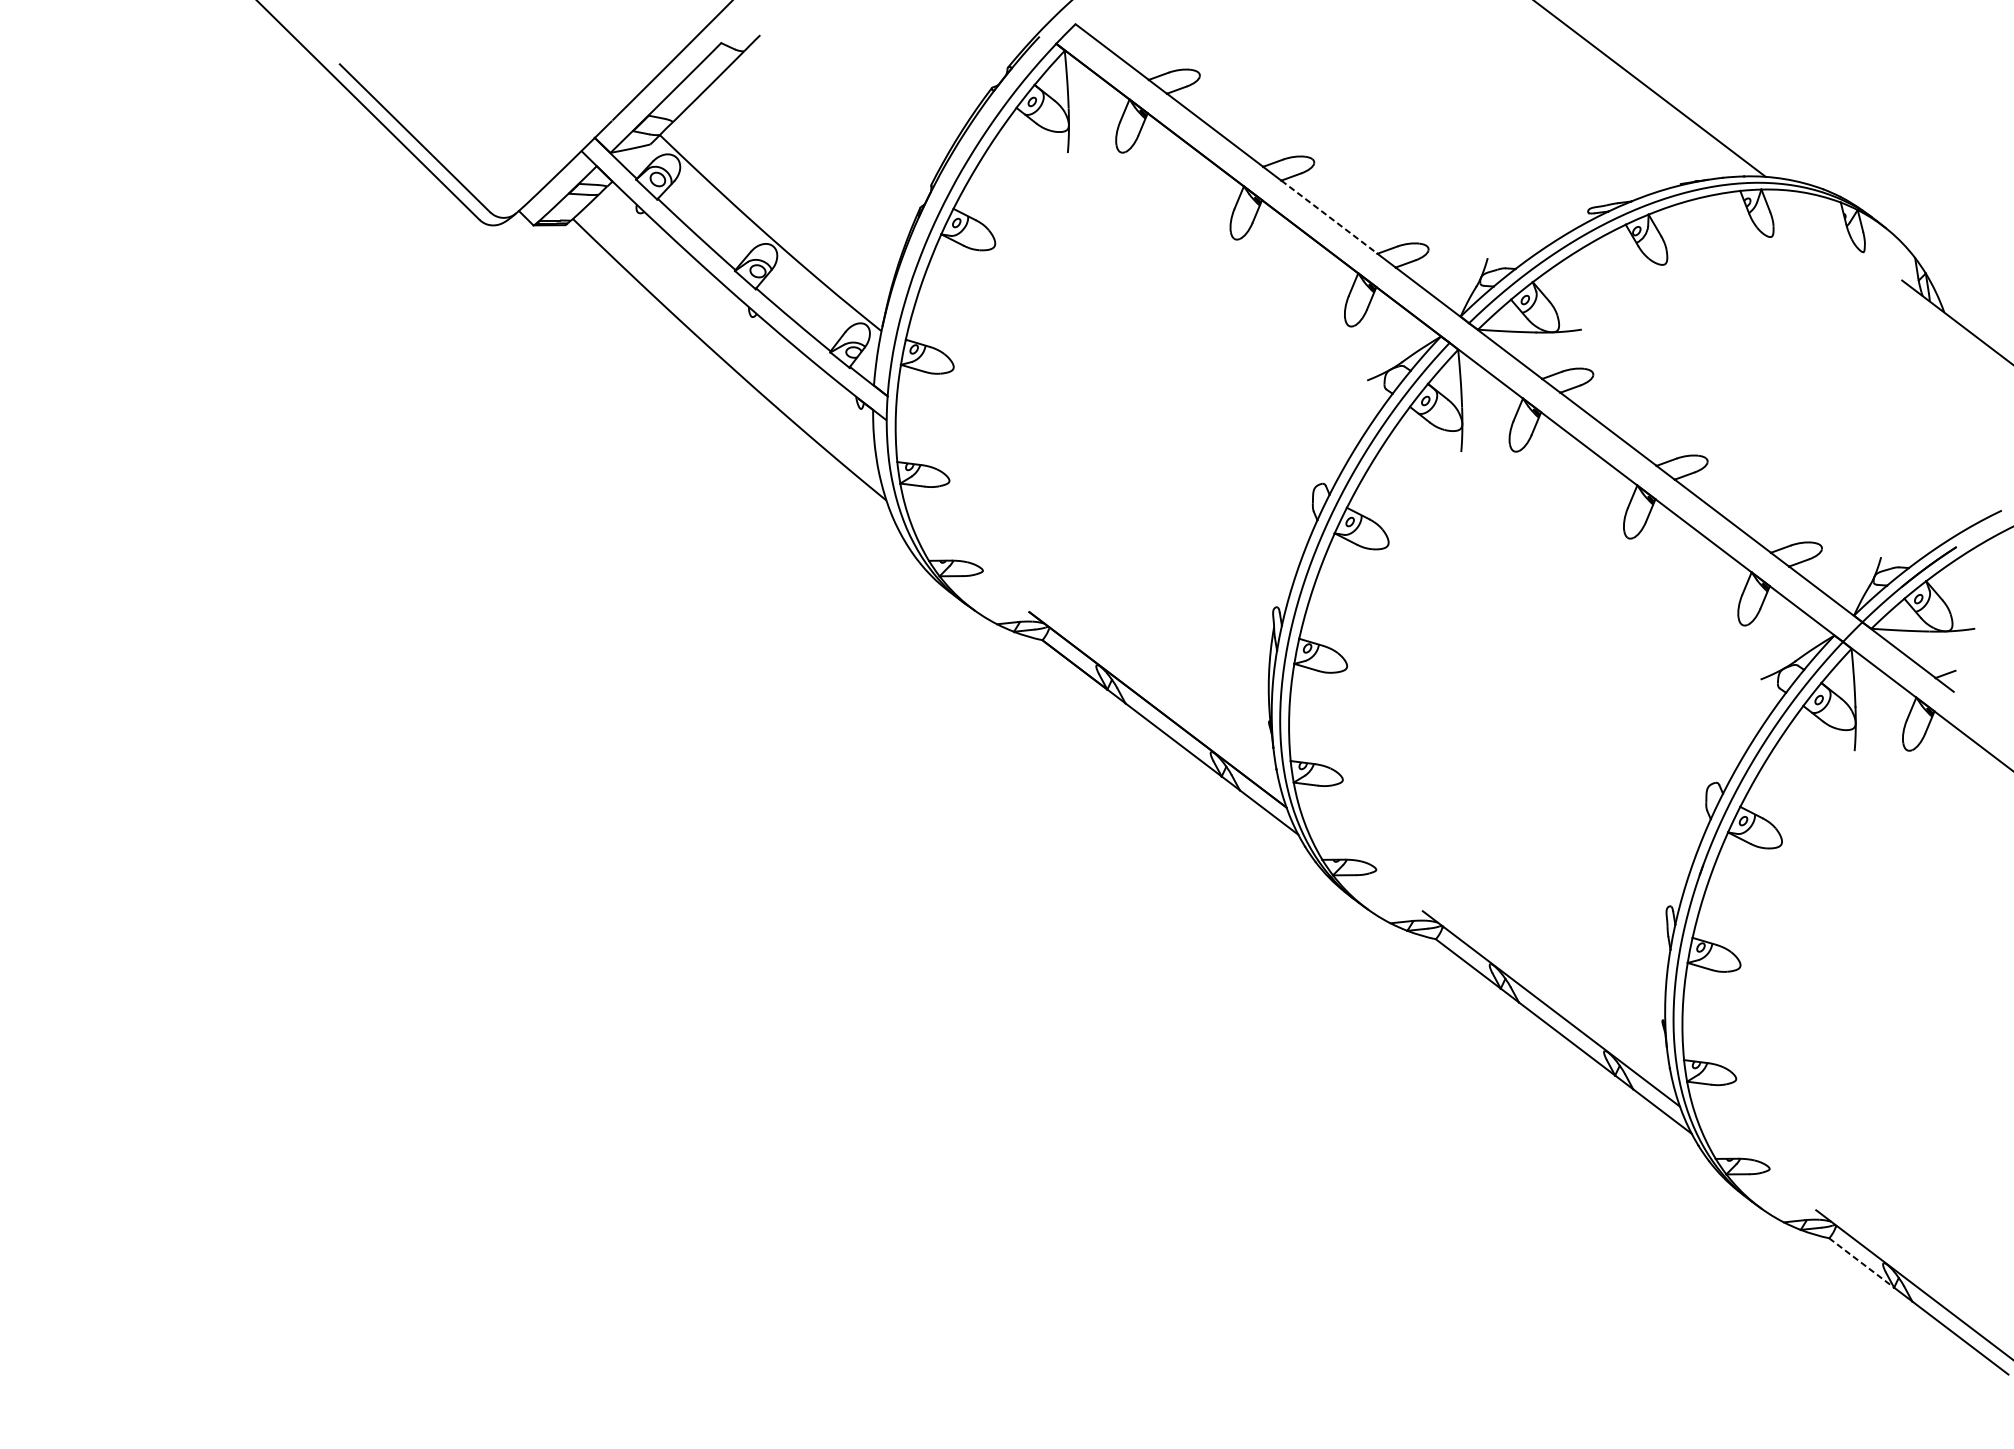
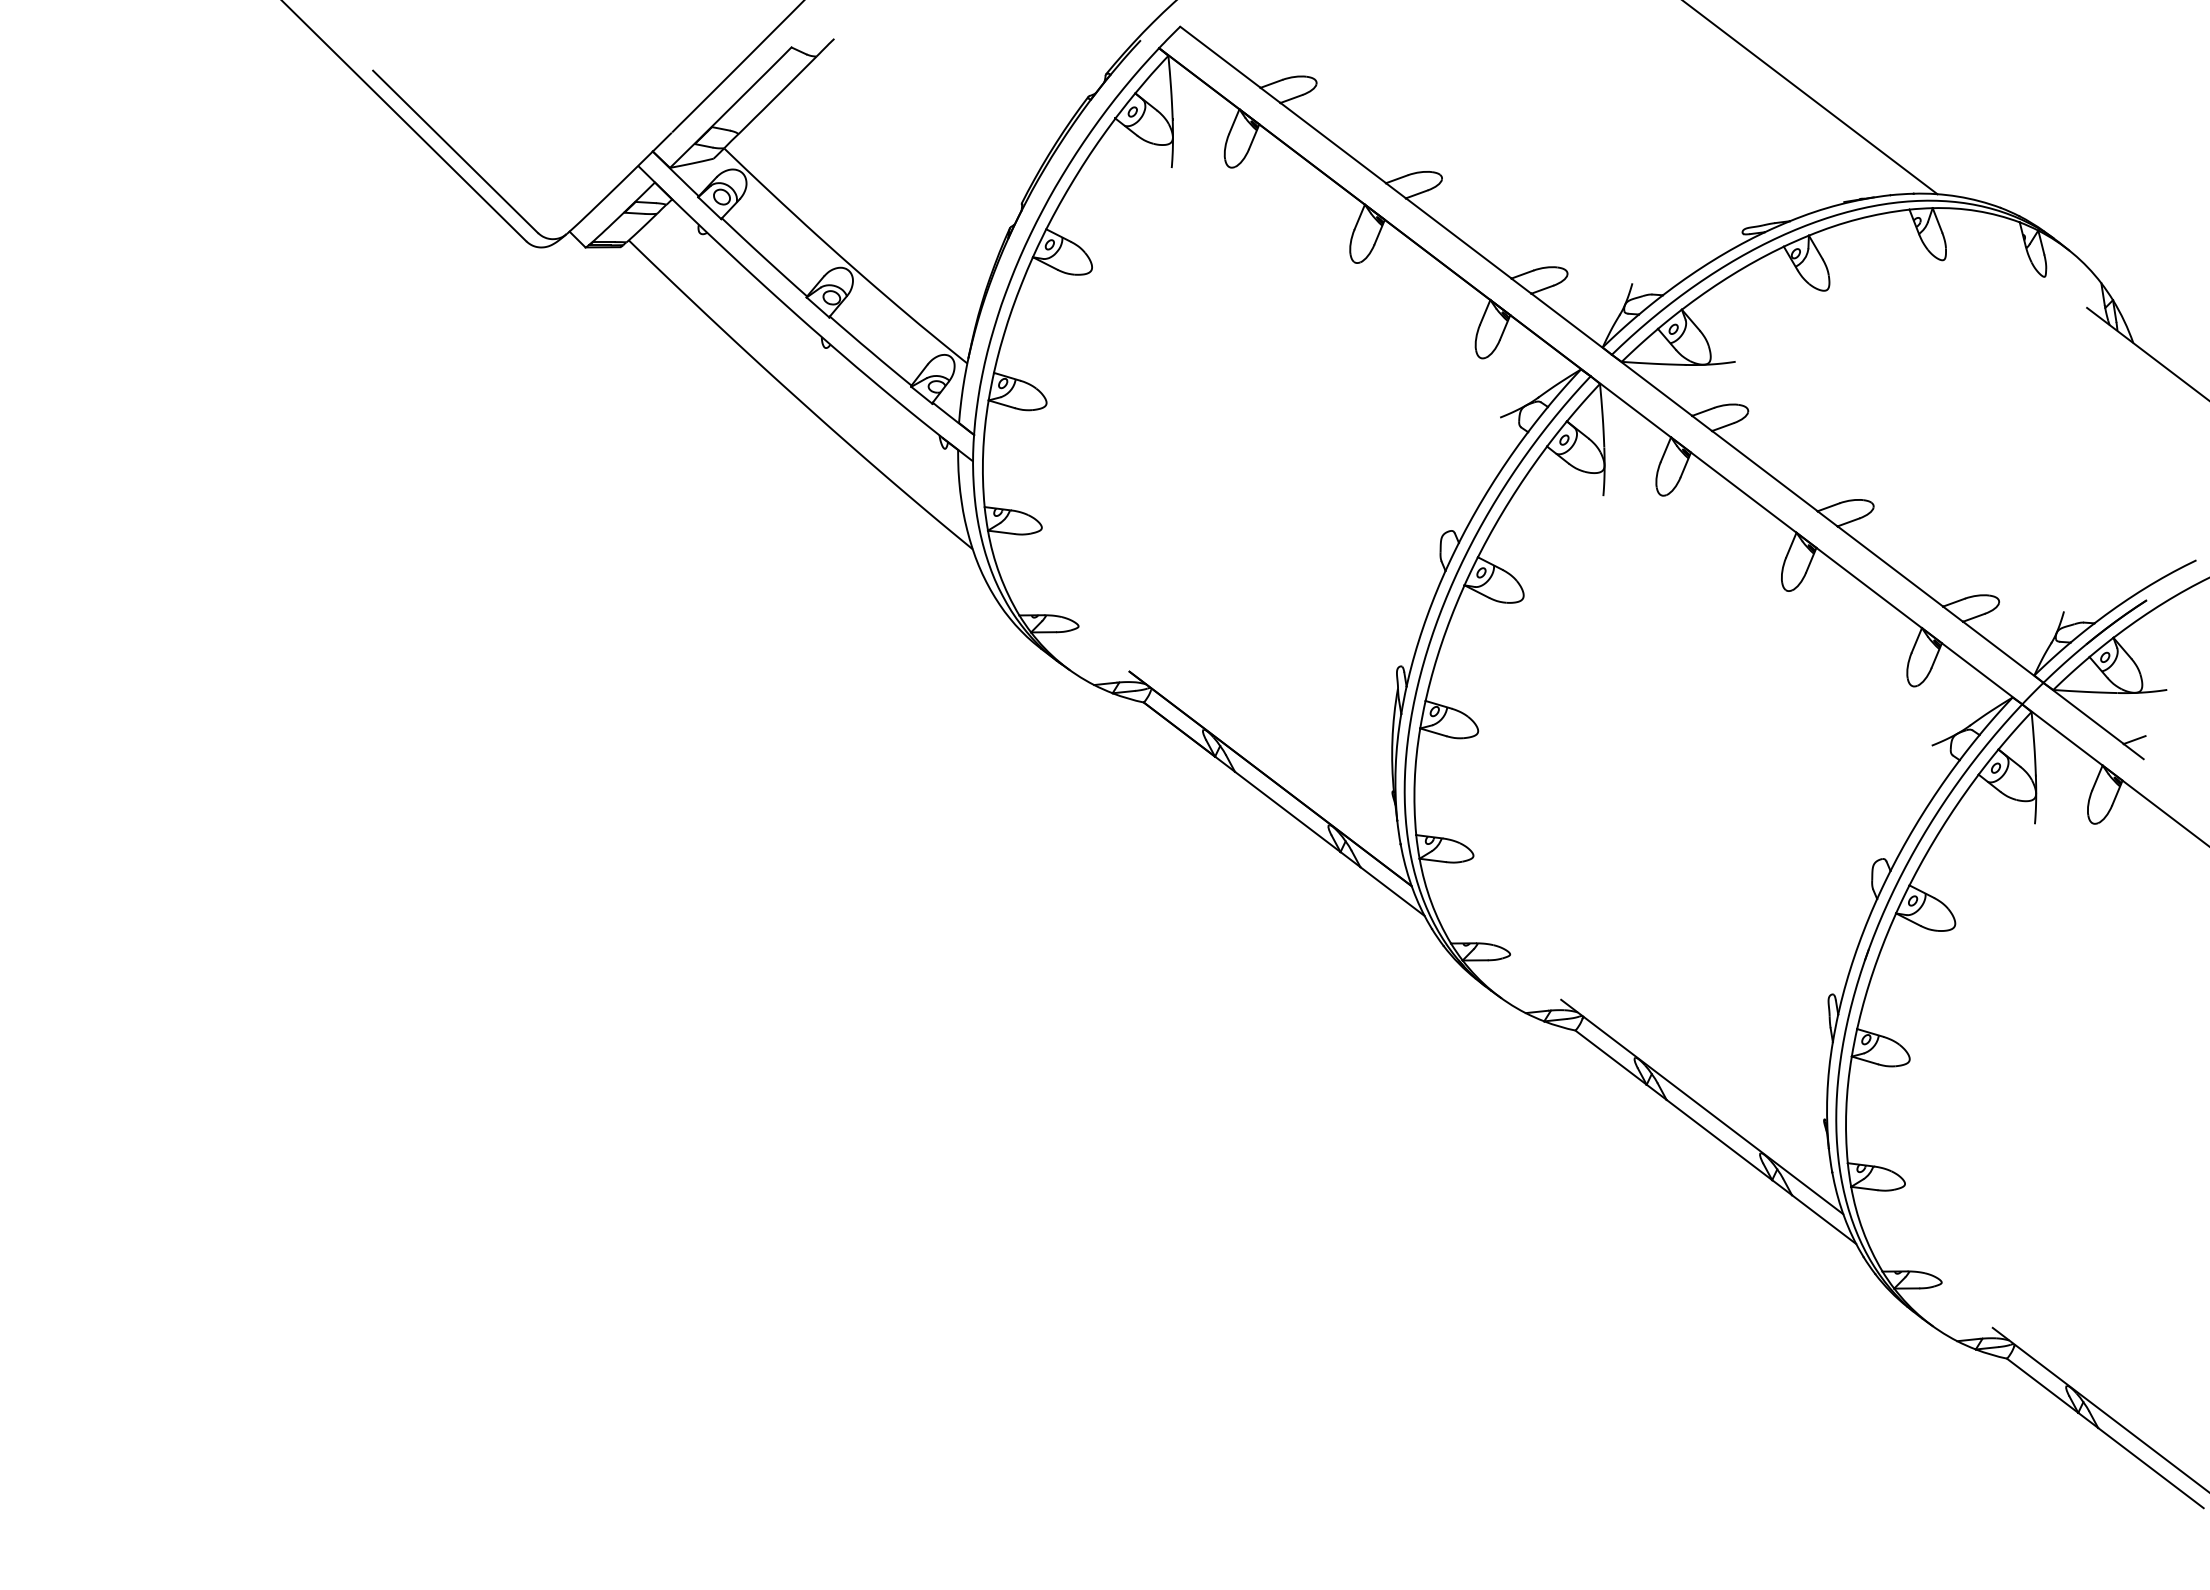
line: (1330, 217) -> (1459, 238), dashed -> solid
line: (1861, 1262) -> (2042, 1385), dashed -> solid

